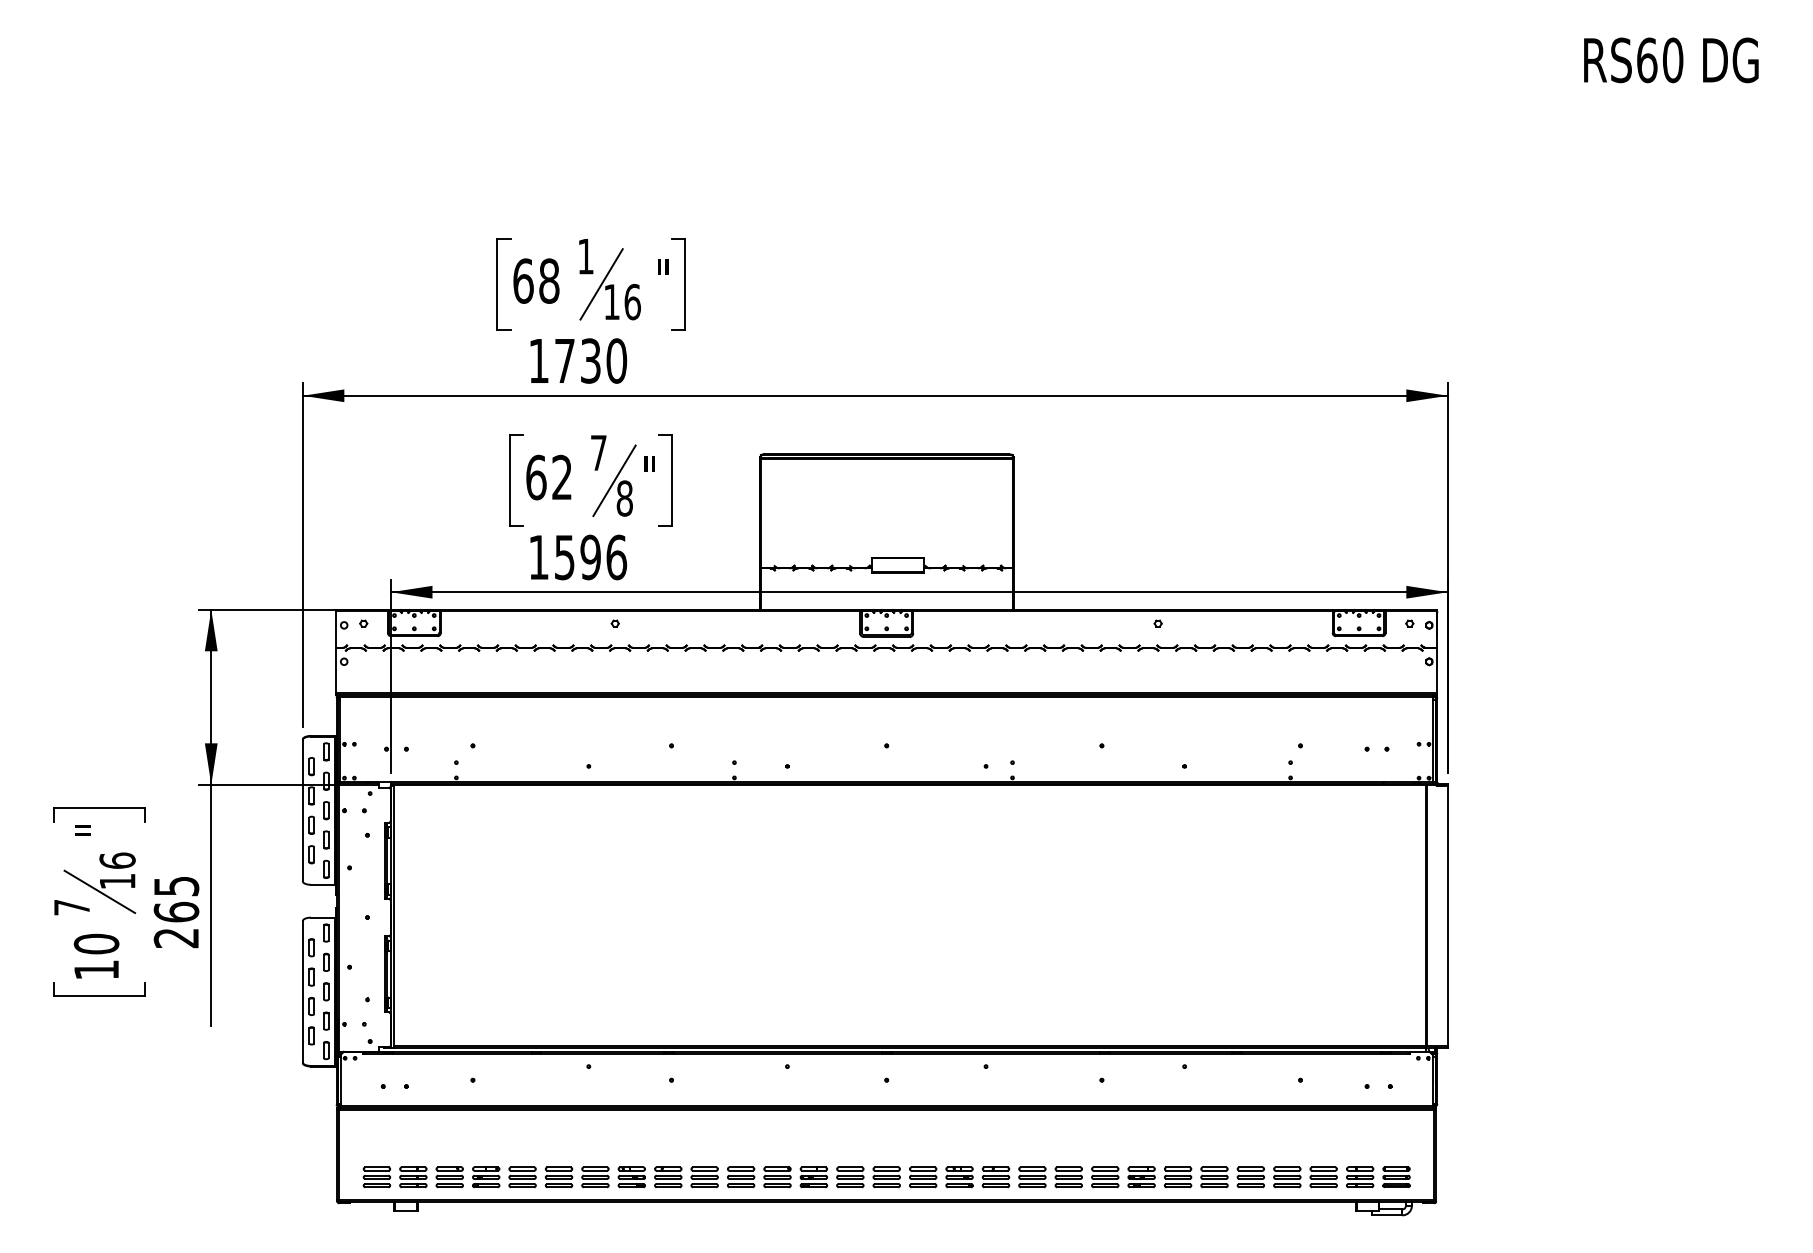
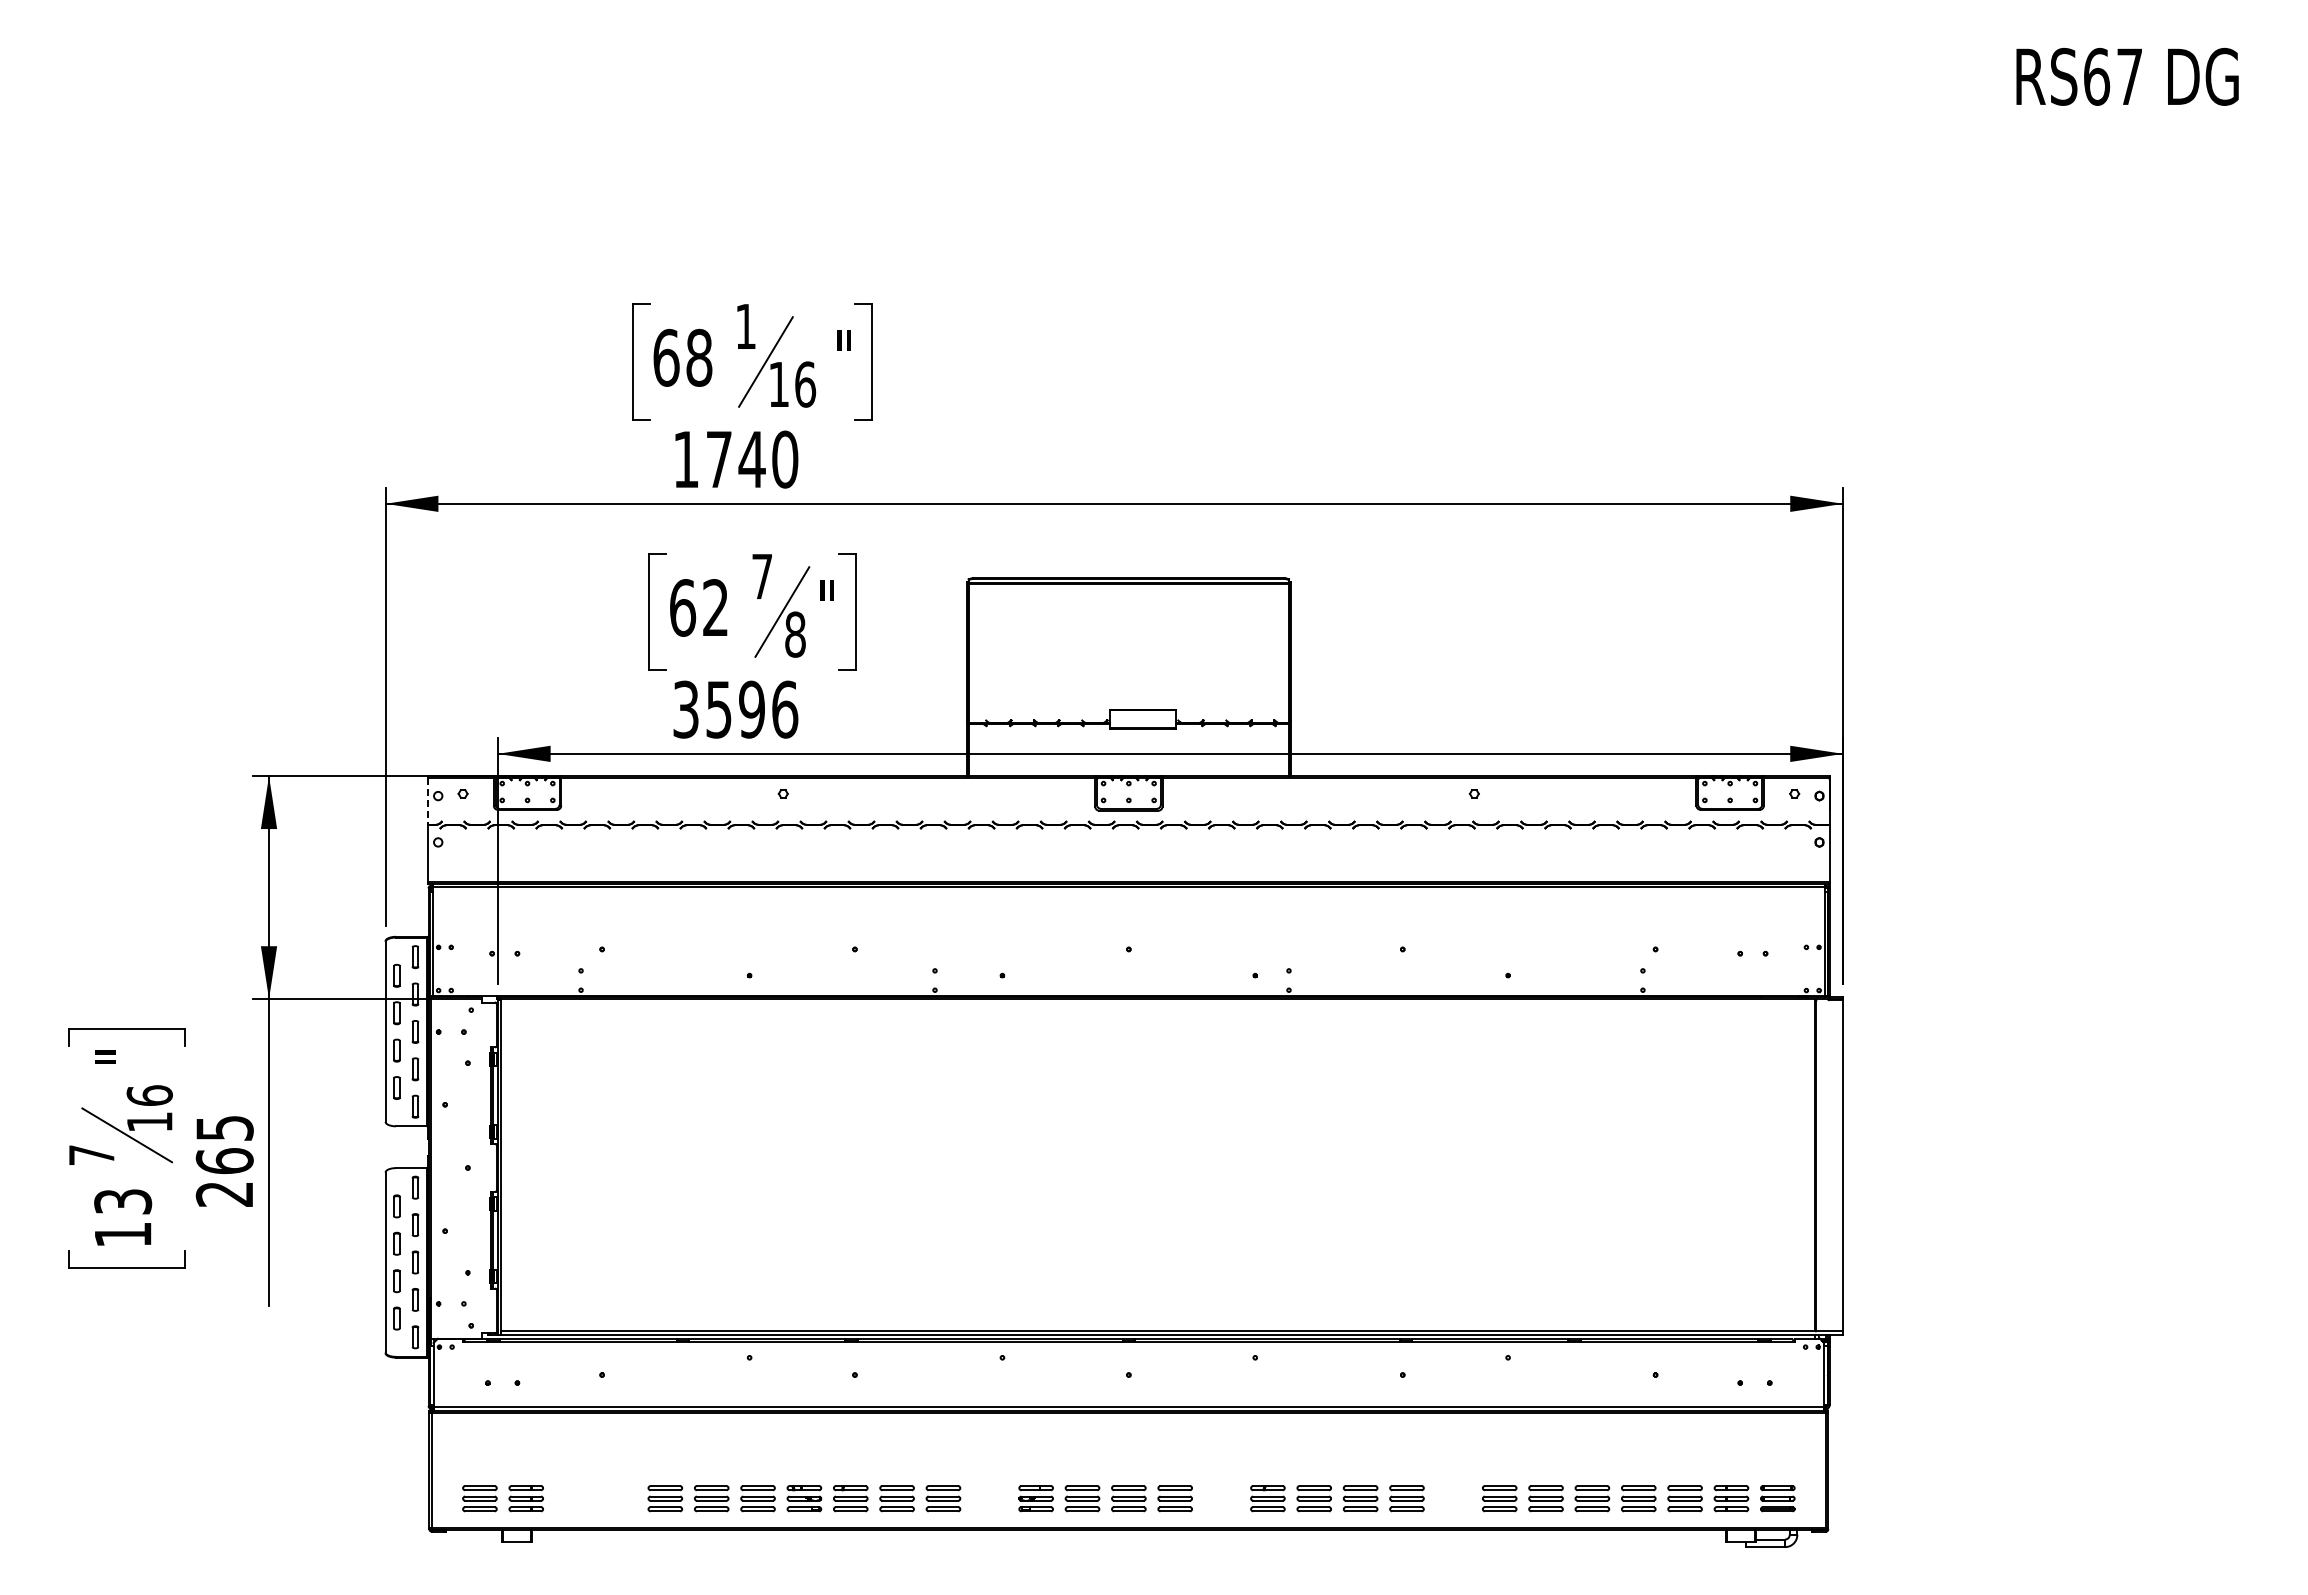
text: (1672, 60) -> (2129, 76), RS60 -> RS67
text: (590, 360) -> (751, 459), 1730 -> 1740
text: (538, 557) -> (685, 709), 1596 -> 3596
line: (336, 629) -> (428, 801), solid -> dashed
text: (96, 943) -> (123, 1201), 10 -> 13
part: (449, 1177) -> (572, 1498), removed
part: (485, 1177) -> (618, 1498), removed
part: (777, 1177) -> (989, 1498), removed
part: (959, 1177) -> (1221, 1498), removed
part: (1141, 1177) -> (1453, 1498), removed

